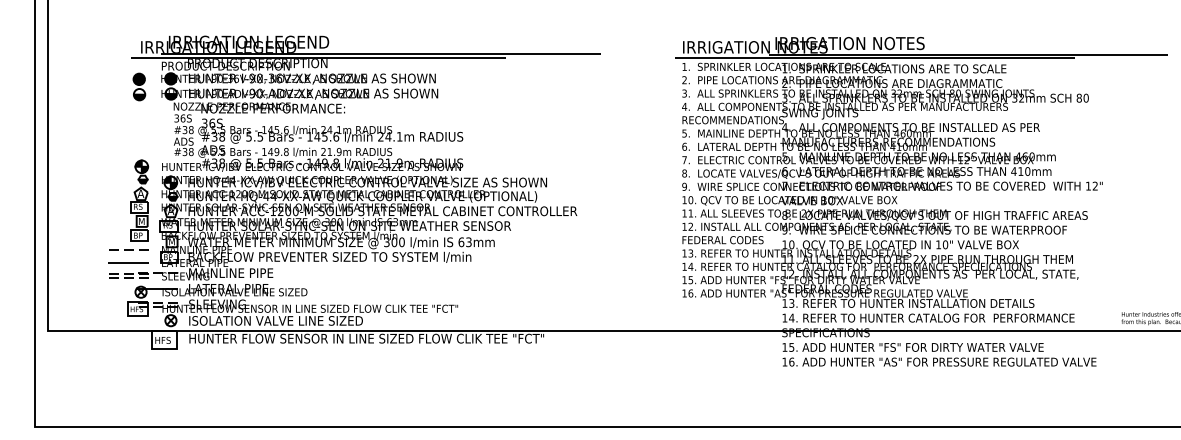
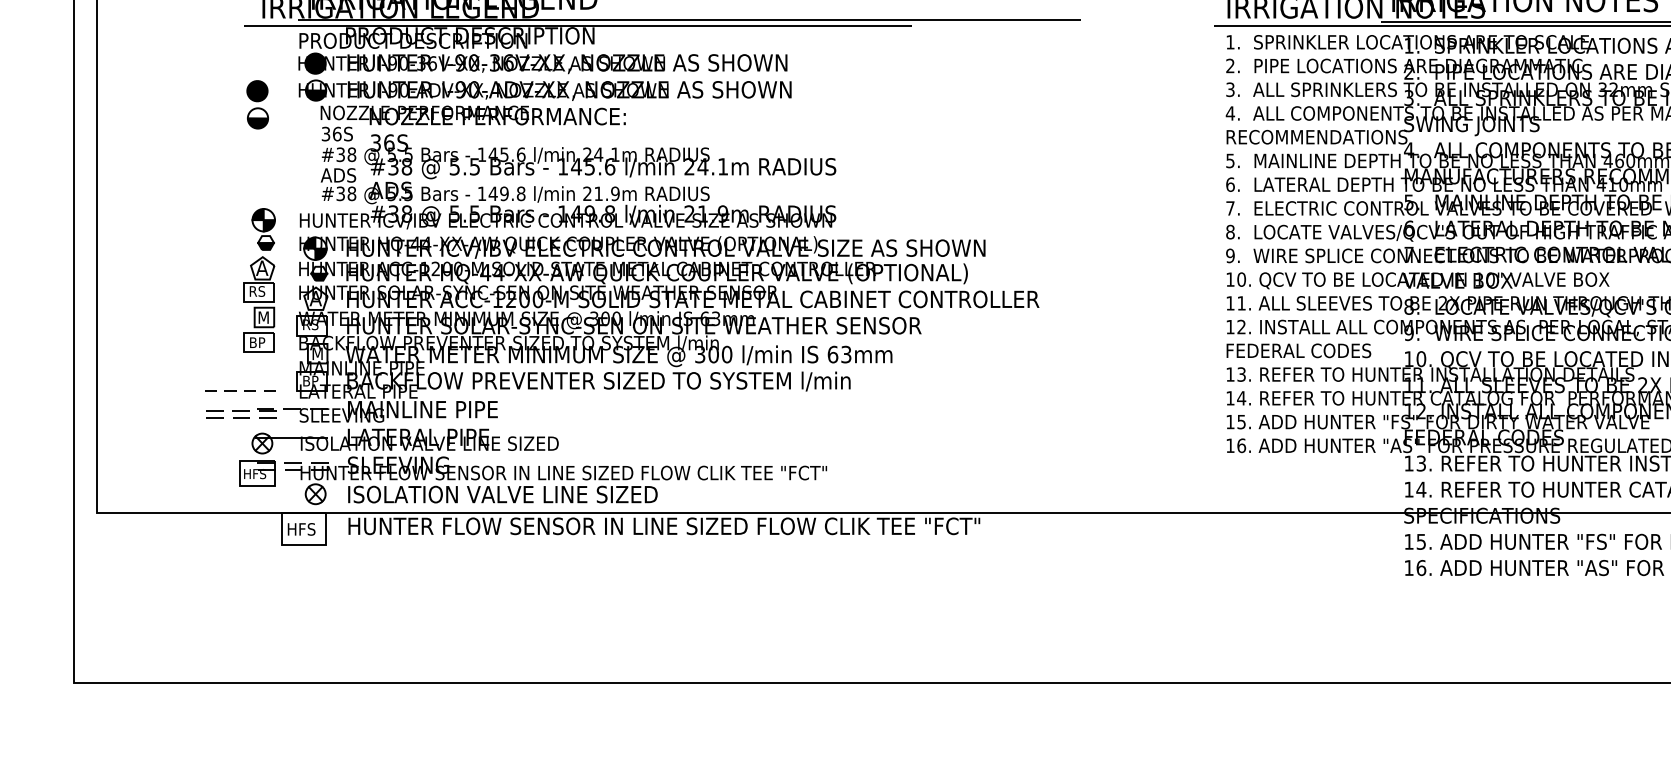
part: (139, 86) -> (257, 103), moved
line: (128, 249) -> (240, 367), removed
line: (128, 262) -> (240, 390), solid -> dashed

